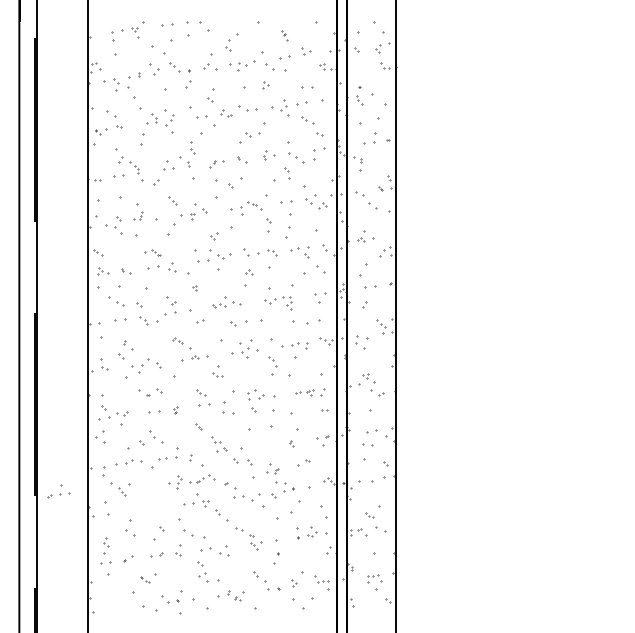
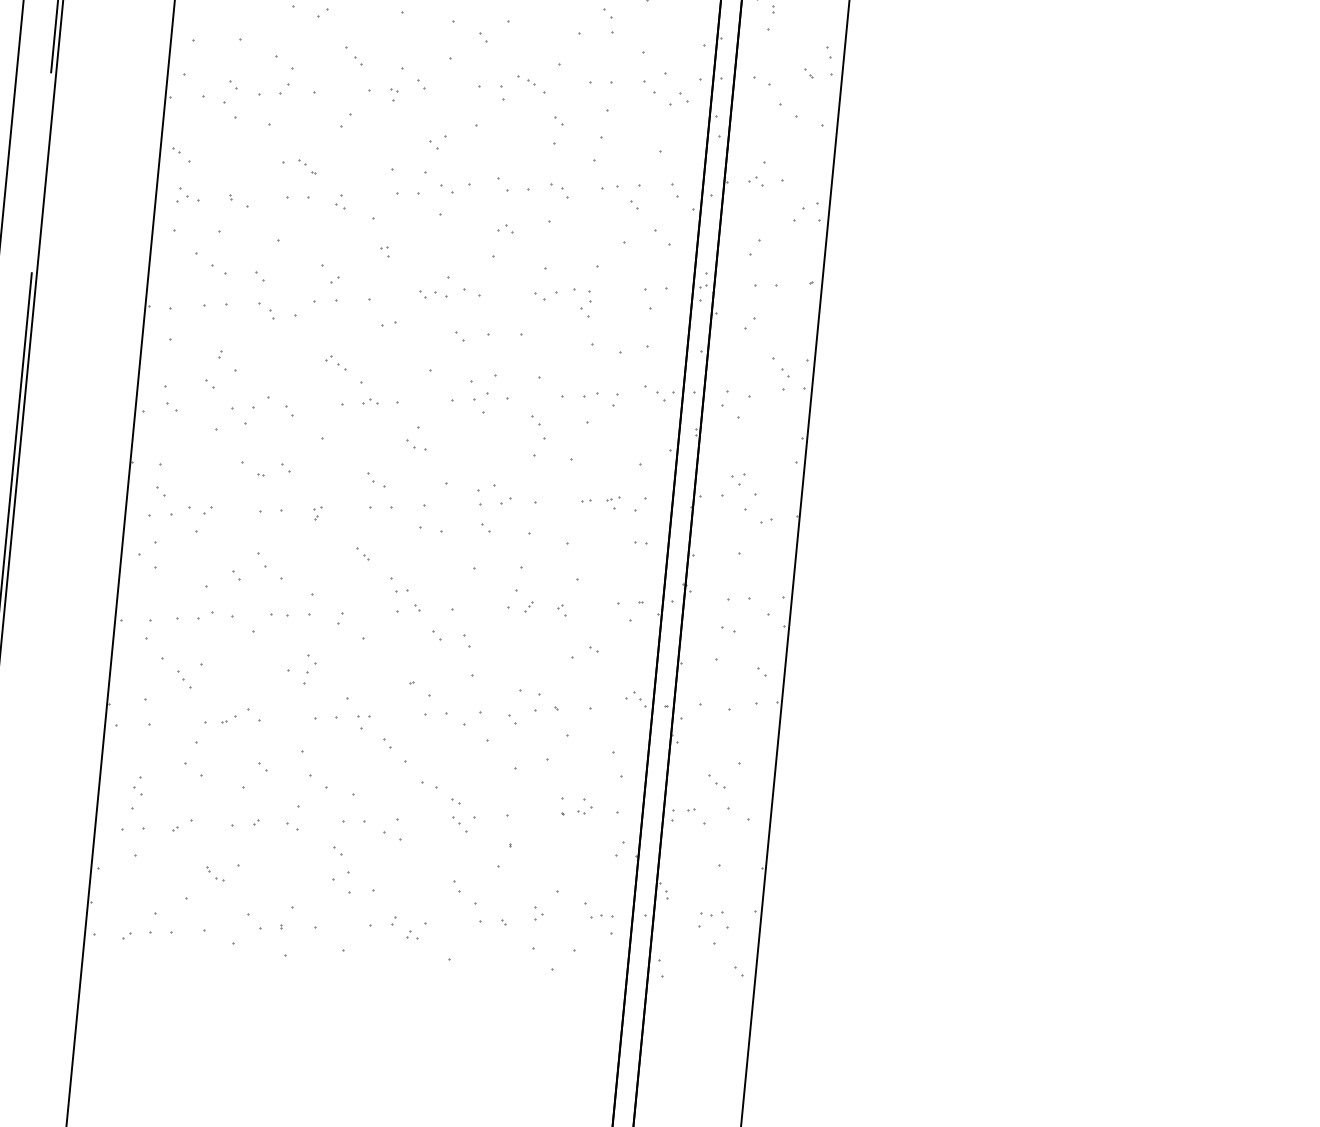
part: (138, 215) -> (277, 81), size x1.67
part: (171, 230) -> (345, 121), size x0.62
part: (173, 267) -> (342, 202), size x0.62
part: (363, 269) -> (754, 246), size x0.62
part: (368, 445) -> (728, 629), size x0.62
part: (272, 468) -> (521, 601), moved
part: (202, 478) -> (233, 715), moved
part: (58, 491) -> (147, 926), moved
part: (306, 533) -> (575, 808), size x0.71

